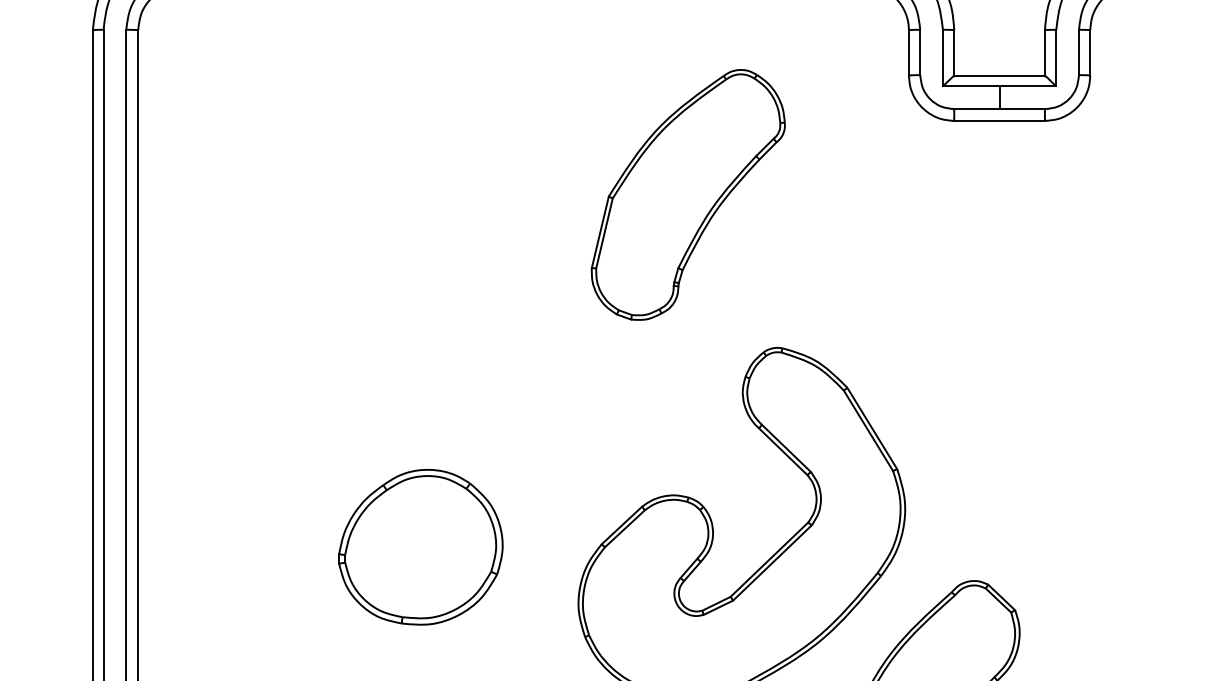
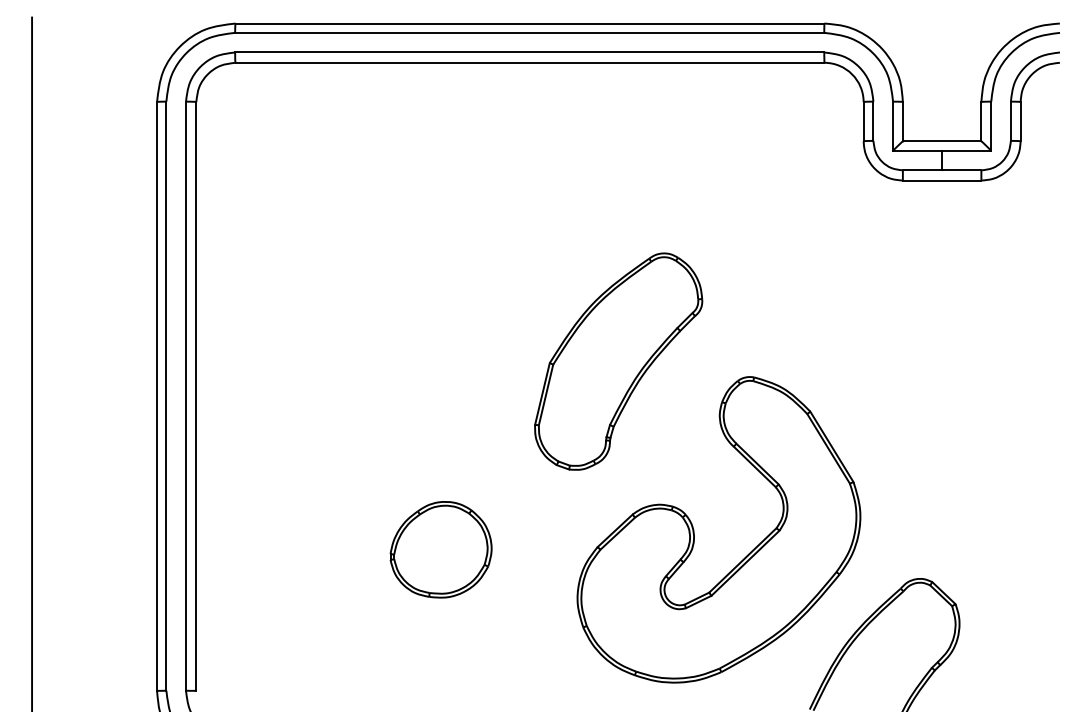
part: (688, 194) -> (618, 361), moved
part: (420, 547) -> (440, 549), size x0.71

